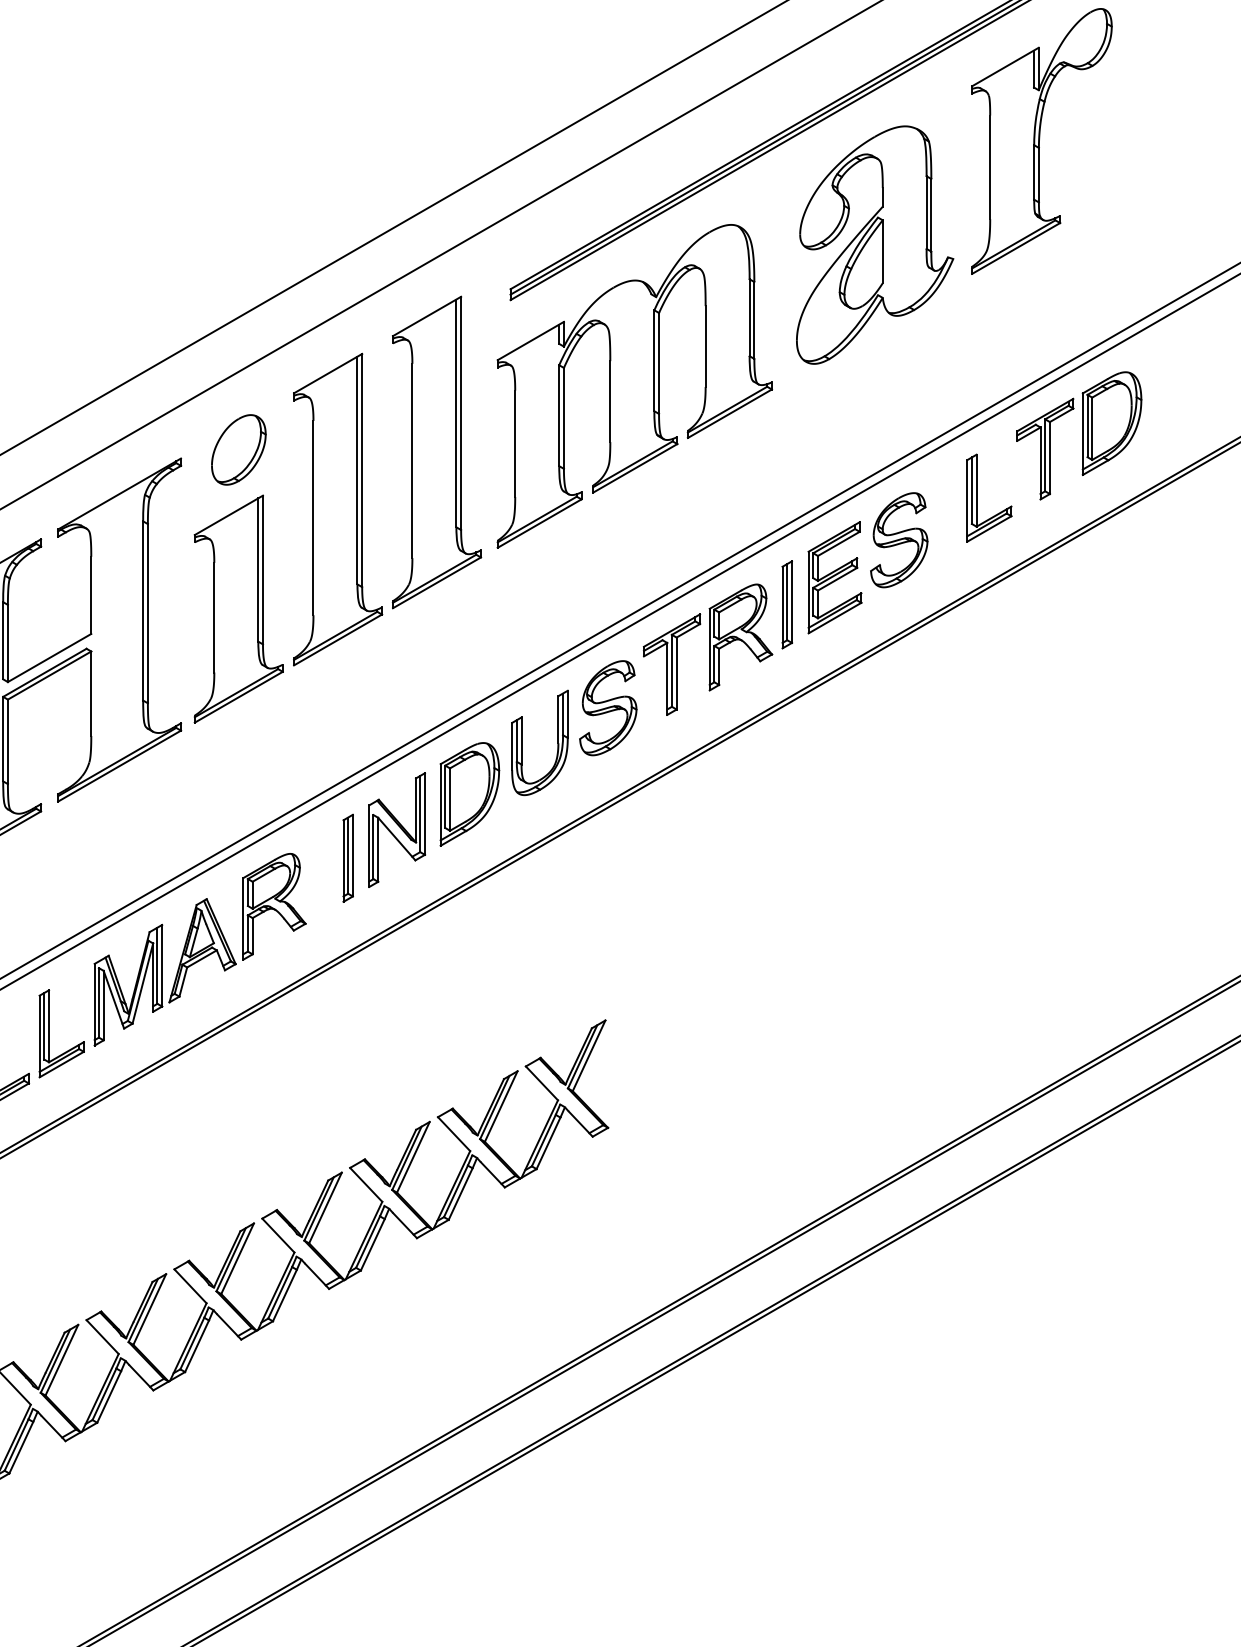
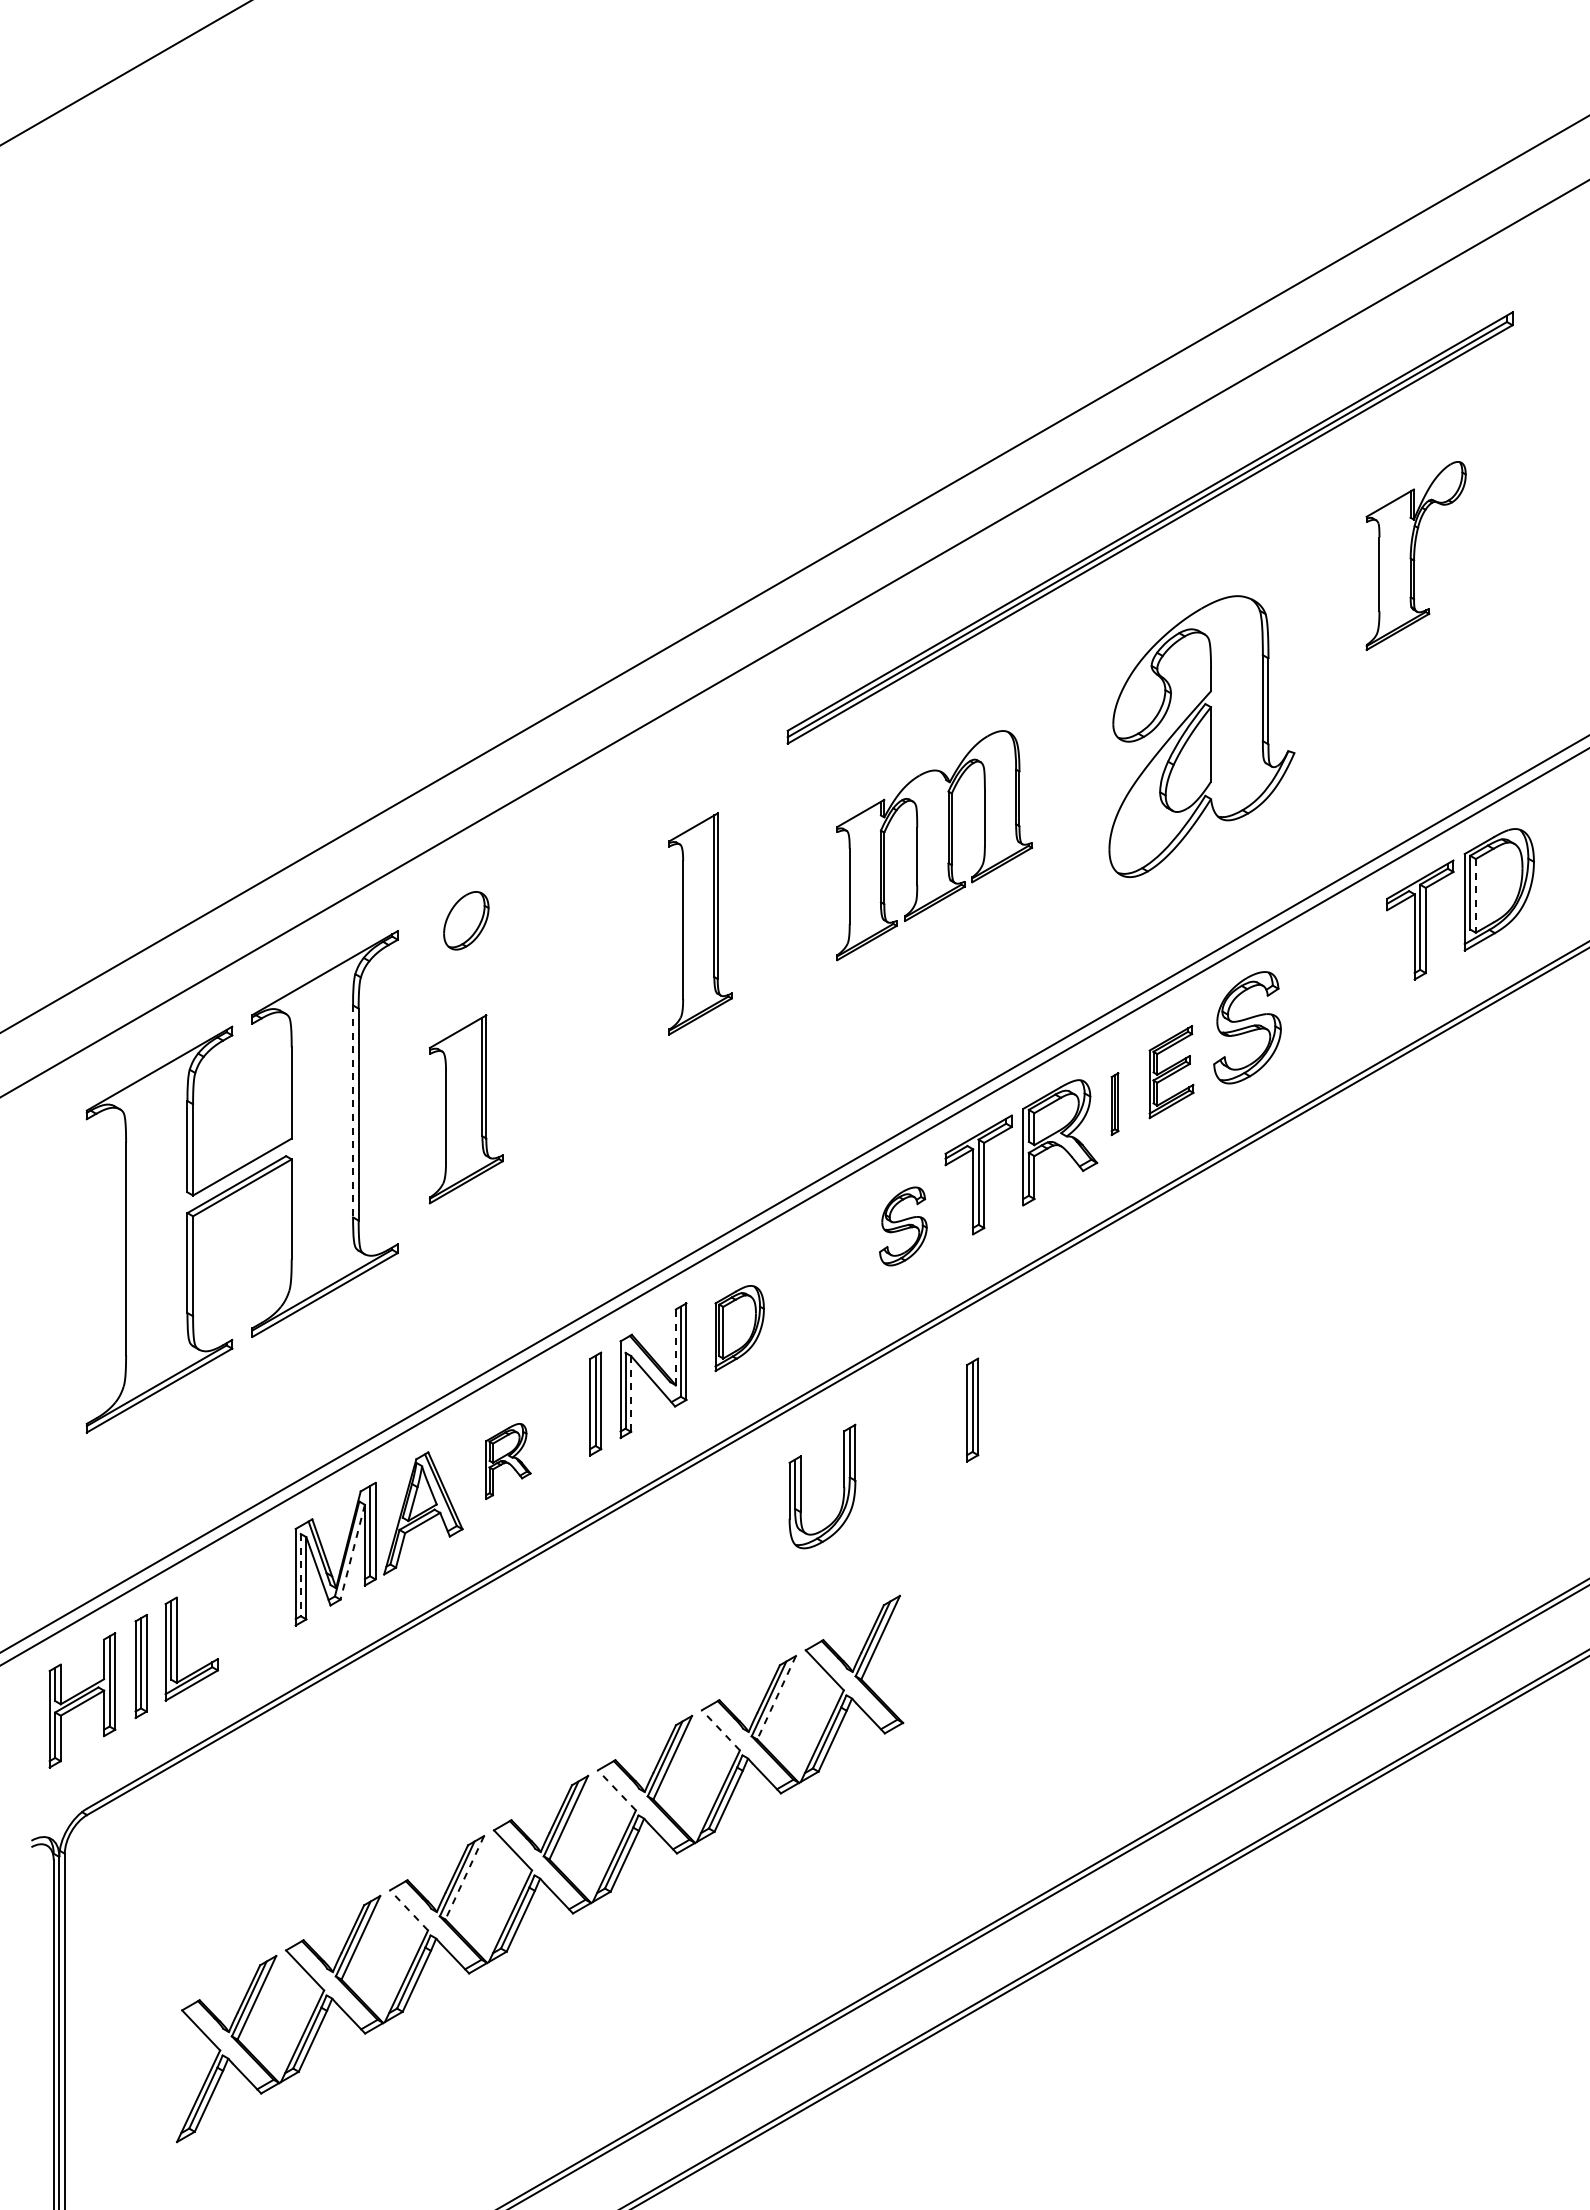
part: (1041, 141) -> (1415, 555), size x0.6
part: (874, 245) -> (1201, 736), moved
part: (634, 386) -> (934, 845), size x0.6
line: (1091, 428) -> (1475, 895), solid -> dashed
part: (239, 449) -> (466, 920), size x0.7
part: (436, 452) -> (700, 923), size x0.6
part: (976, 497) -> (1339, 977), removed
part: (337, 509) -> (583, 991), removed
part: (834, 577) -> (1171, 1071), size x0.7
part: (786, 604) -> (1114, 1103), size x0.6
part: (239, 609) -> (466, 1109), size x0.7
line: (143, 611) -> (353, 1111), solid -> dashed
part: (608, 708) -> (903, 1226), size x0.7
part: (522, 742) -> (801, 1486), moved
part: (469, 794) -> (739, 1328), size x0.7
line: (415, 810) -> (675, 1347), solid -> dashed
line: (378, 850) -> (631, 1394), solid -> dashed
part: (666, 862) -> (972, 1409), added
part: (274, 906) -> (508, 1461), size x0.6
line: (142, 983) -> (352, 1552), solid -> dashed
line: (98, 1003) -> (300, 1575), solid -> dashed
part: (49, 1033) -> (242, 1611), removed
line: (501, 1107) -> (776, 1698), solid -> dashed
line: (453, 1134) -> (720, 1730), solid -> dashed
line: (365, 1184) -> (616, 1790), solid -> dashed
line: (237, 1259) -> (464, 1878), solid -> dashed
line: (190, 1286) -> (409, 1910), solid -> dashed

